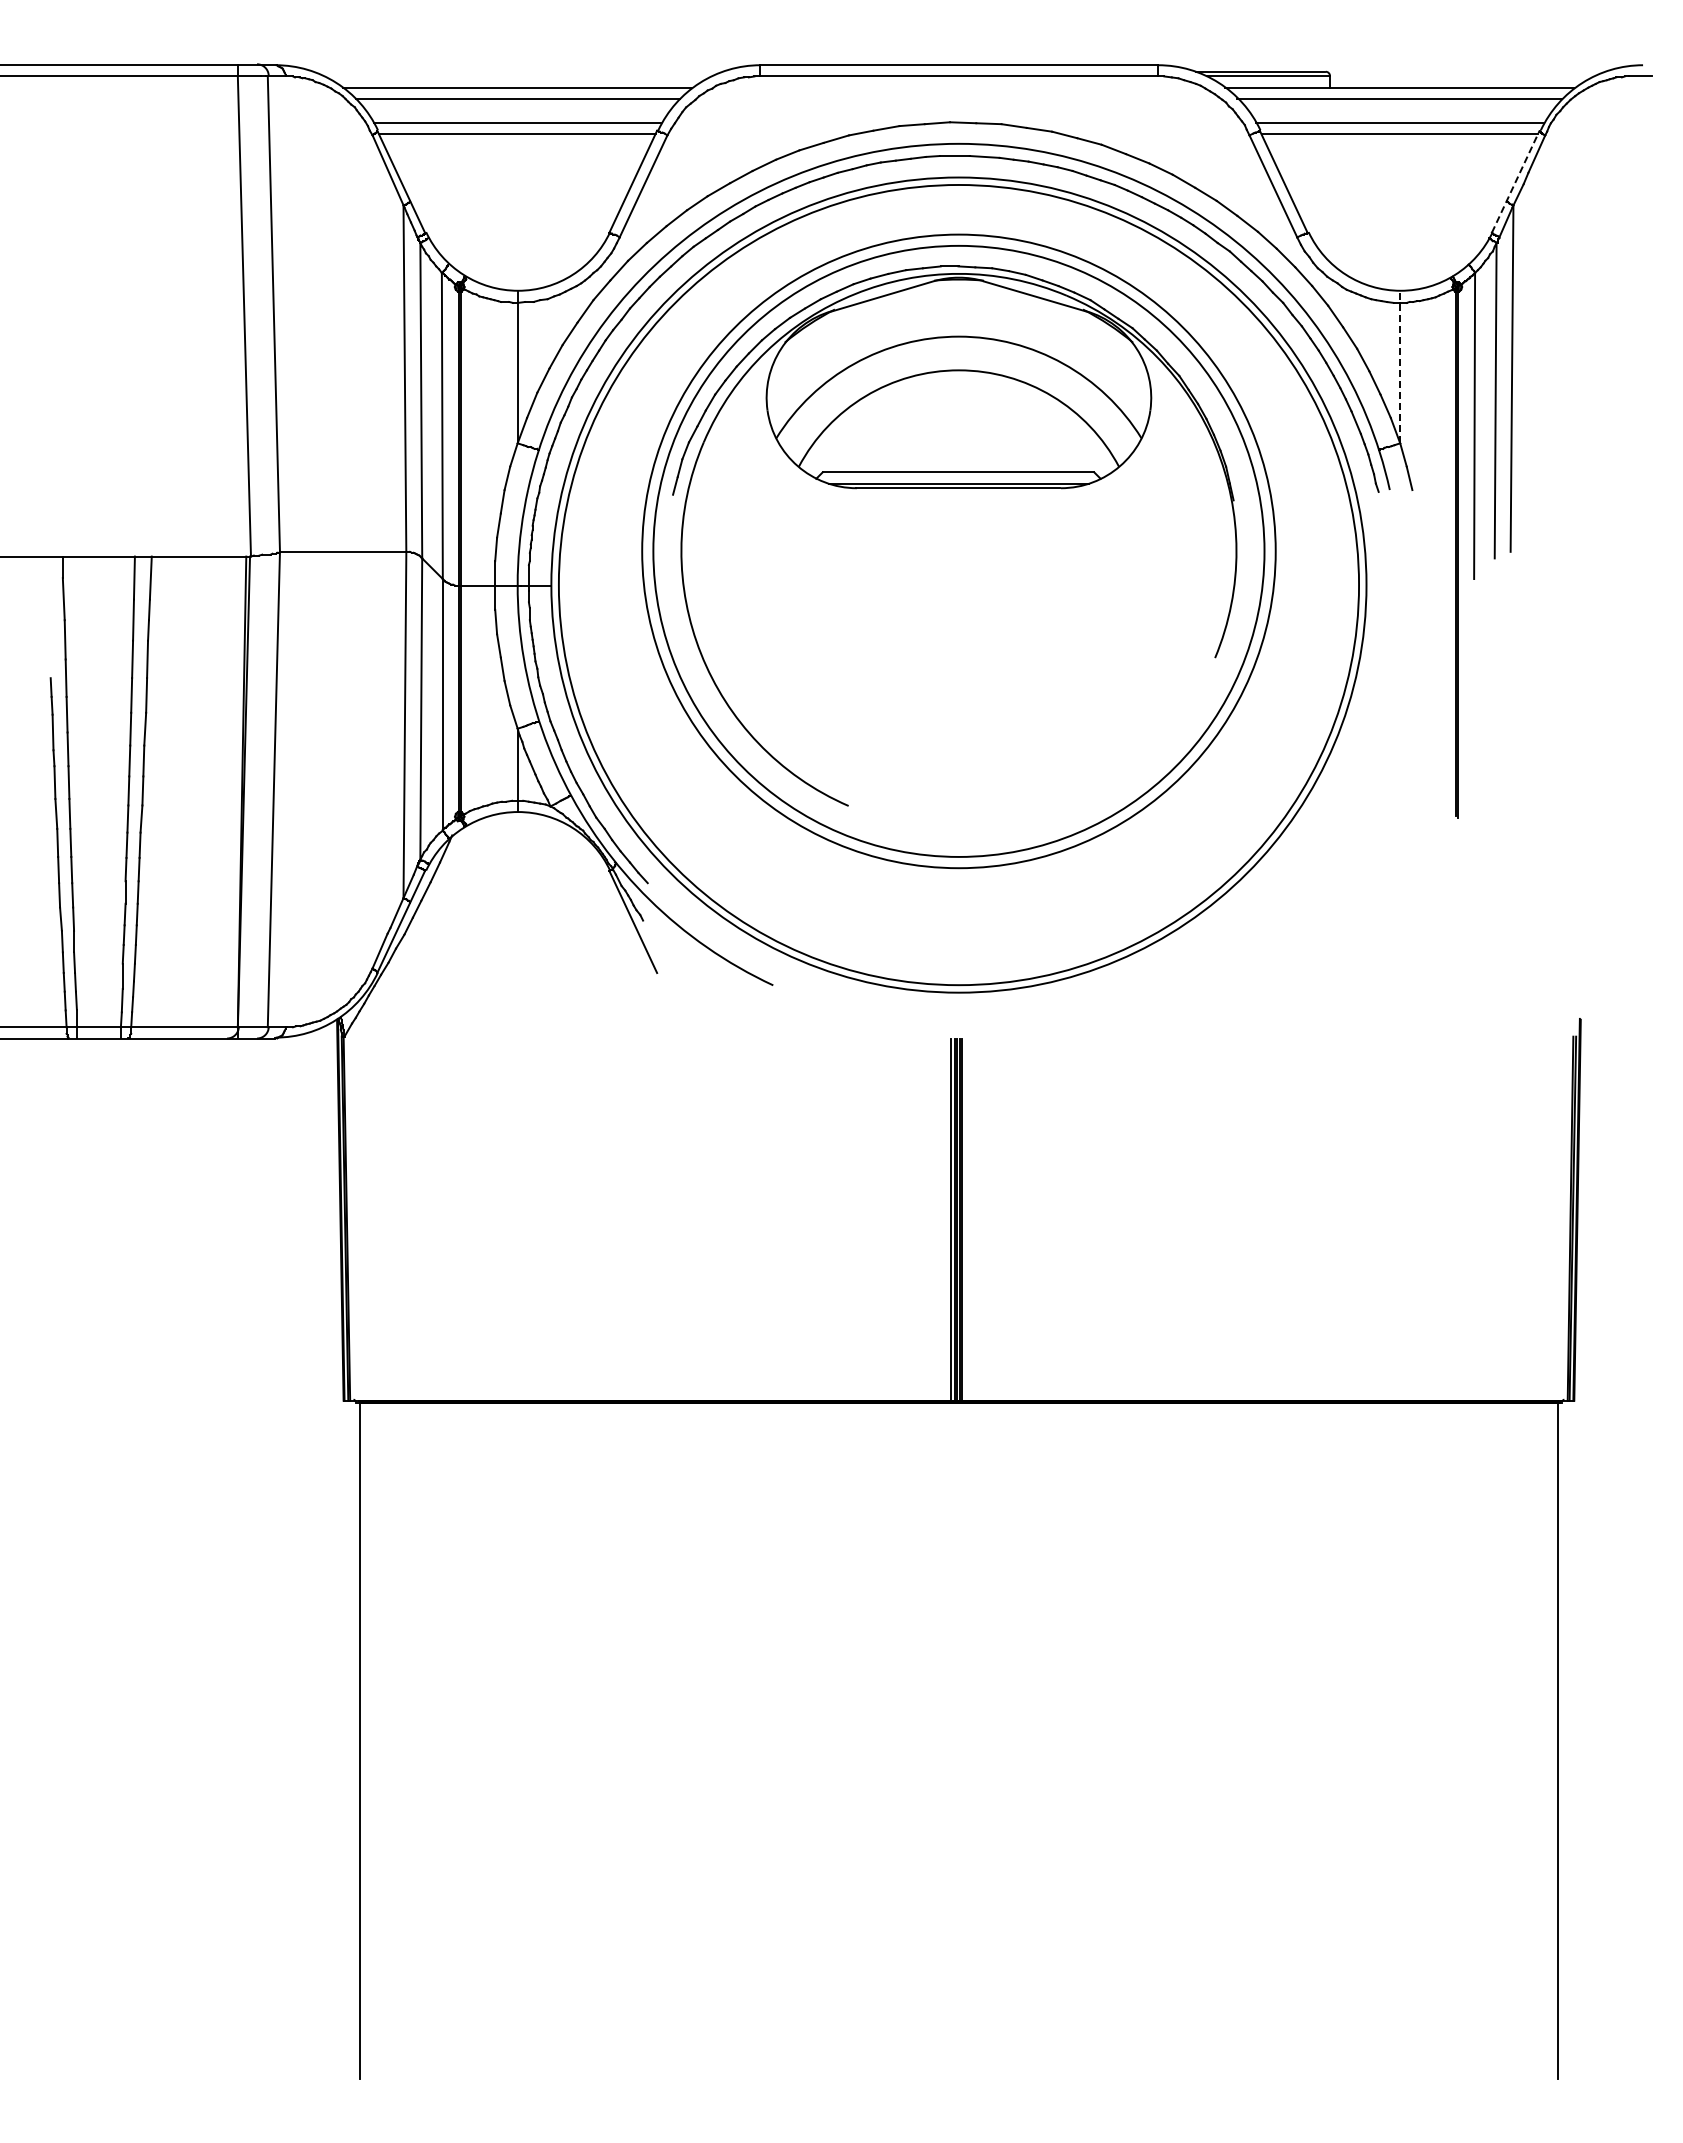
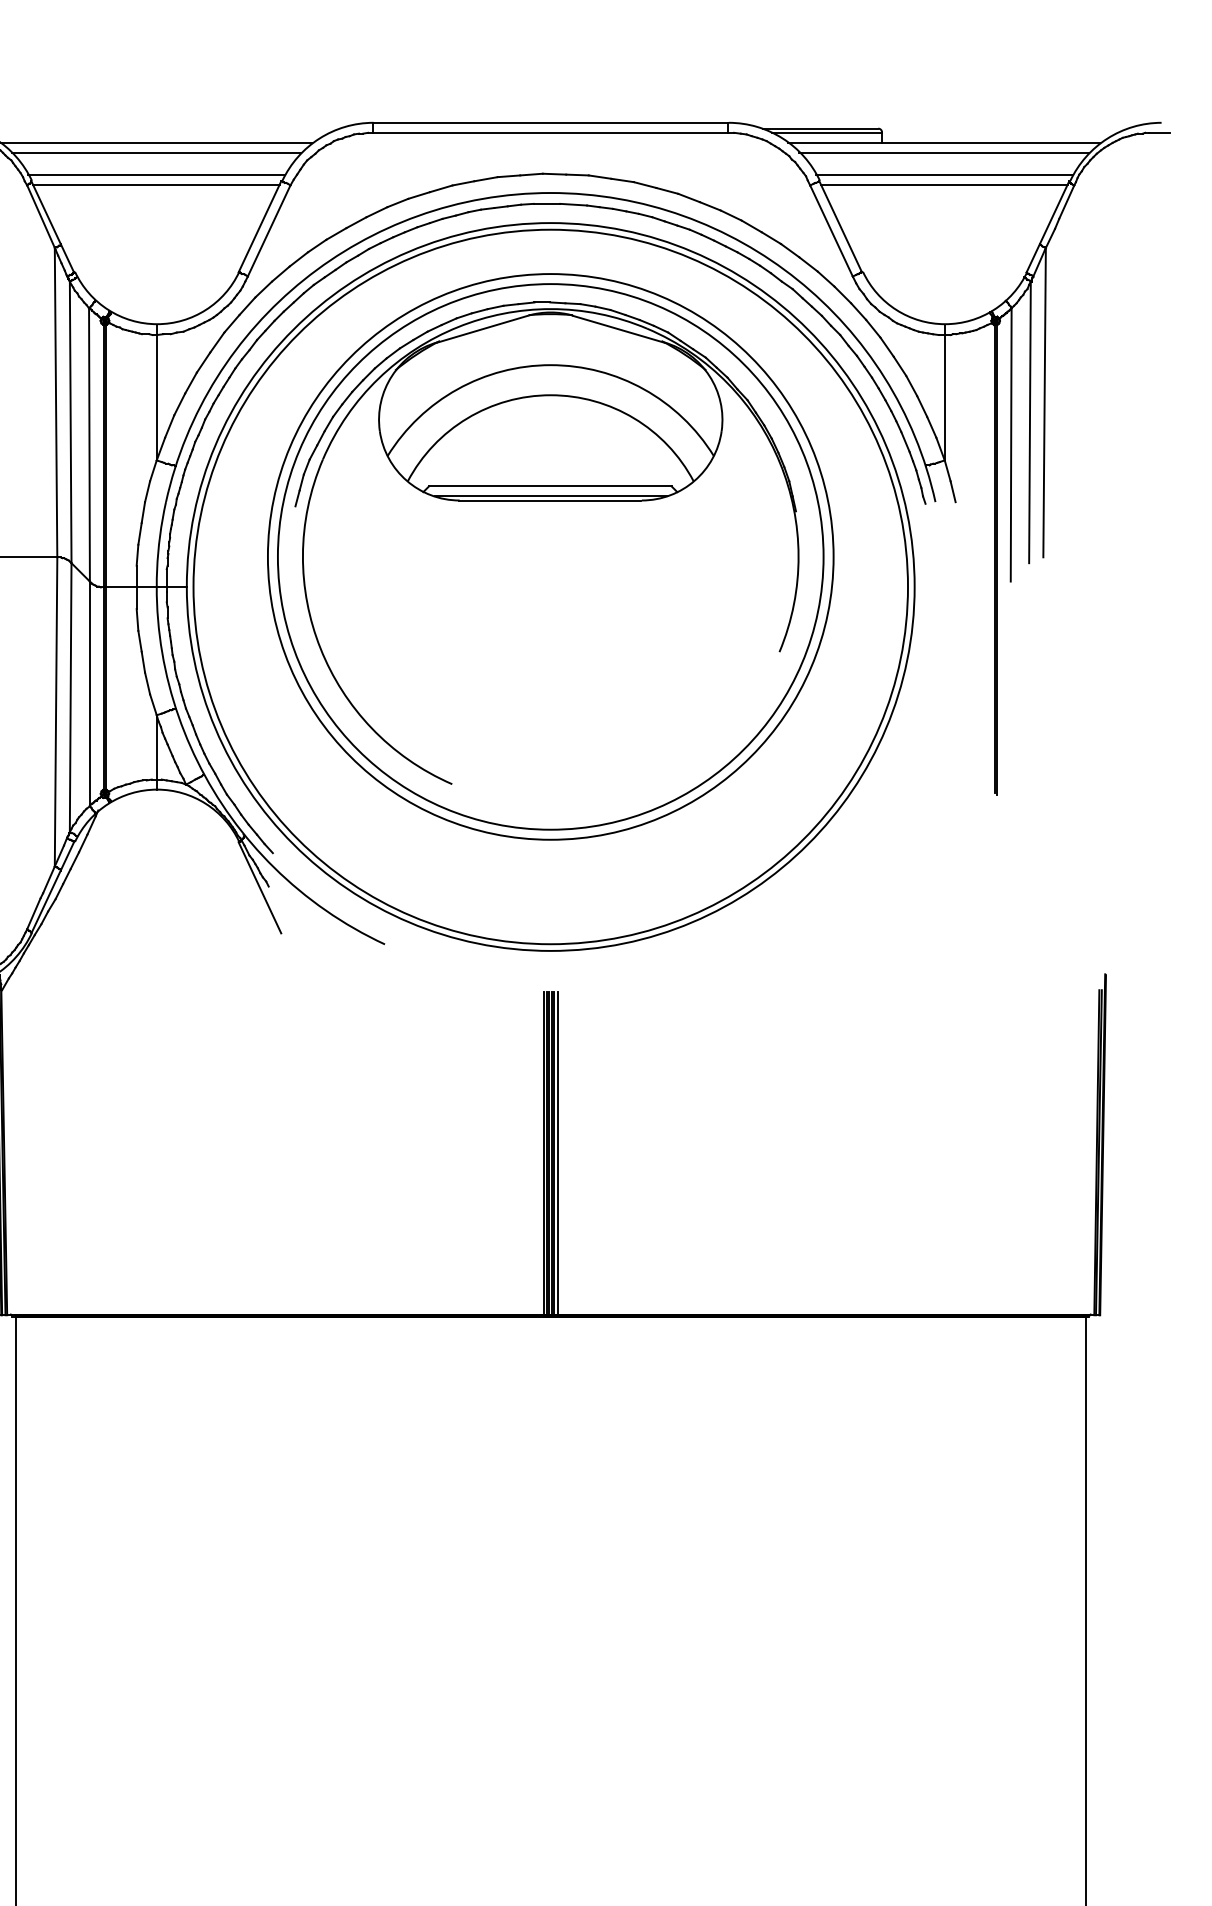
line: (1515, 181) -> (1047, 226), dashed -> solid
line: (1400, 367) -> (945, 392), dashed -> solid
line: (966, 1219) -> (557, 1153), added

